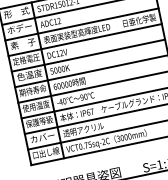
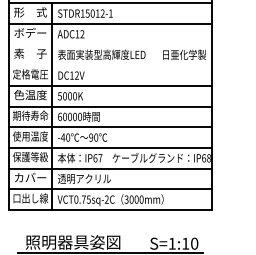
line: (81, 24) -> (110, 44), removed
line: (85, 40) -> (110, 65), removed

